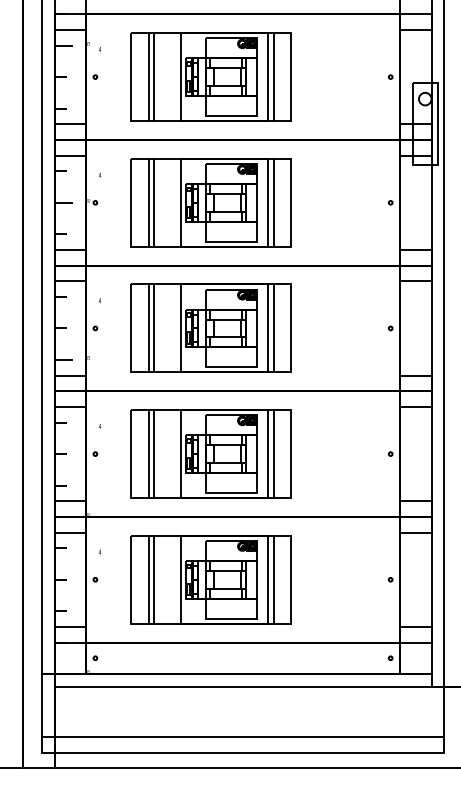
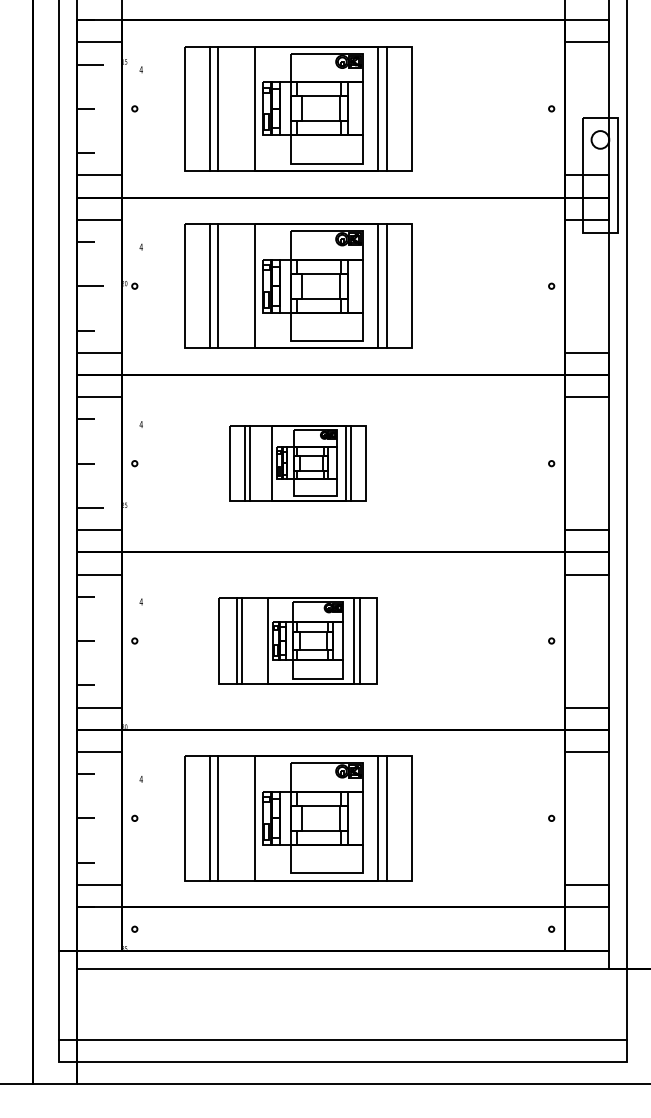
part: (210, 327) -> (297, 462), size x0.6
part: (210, 453) -> (297, 640), size x0.7

